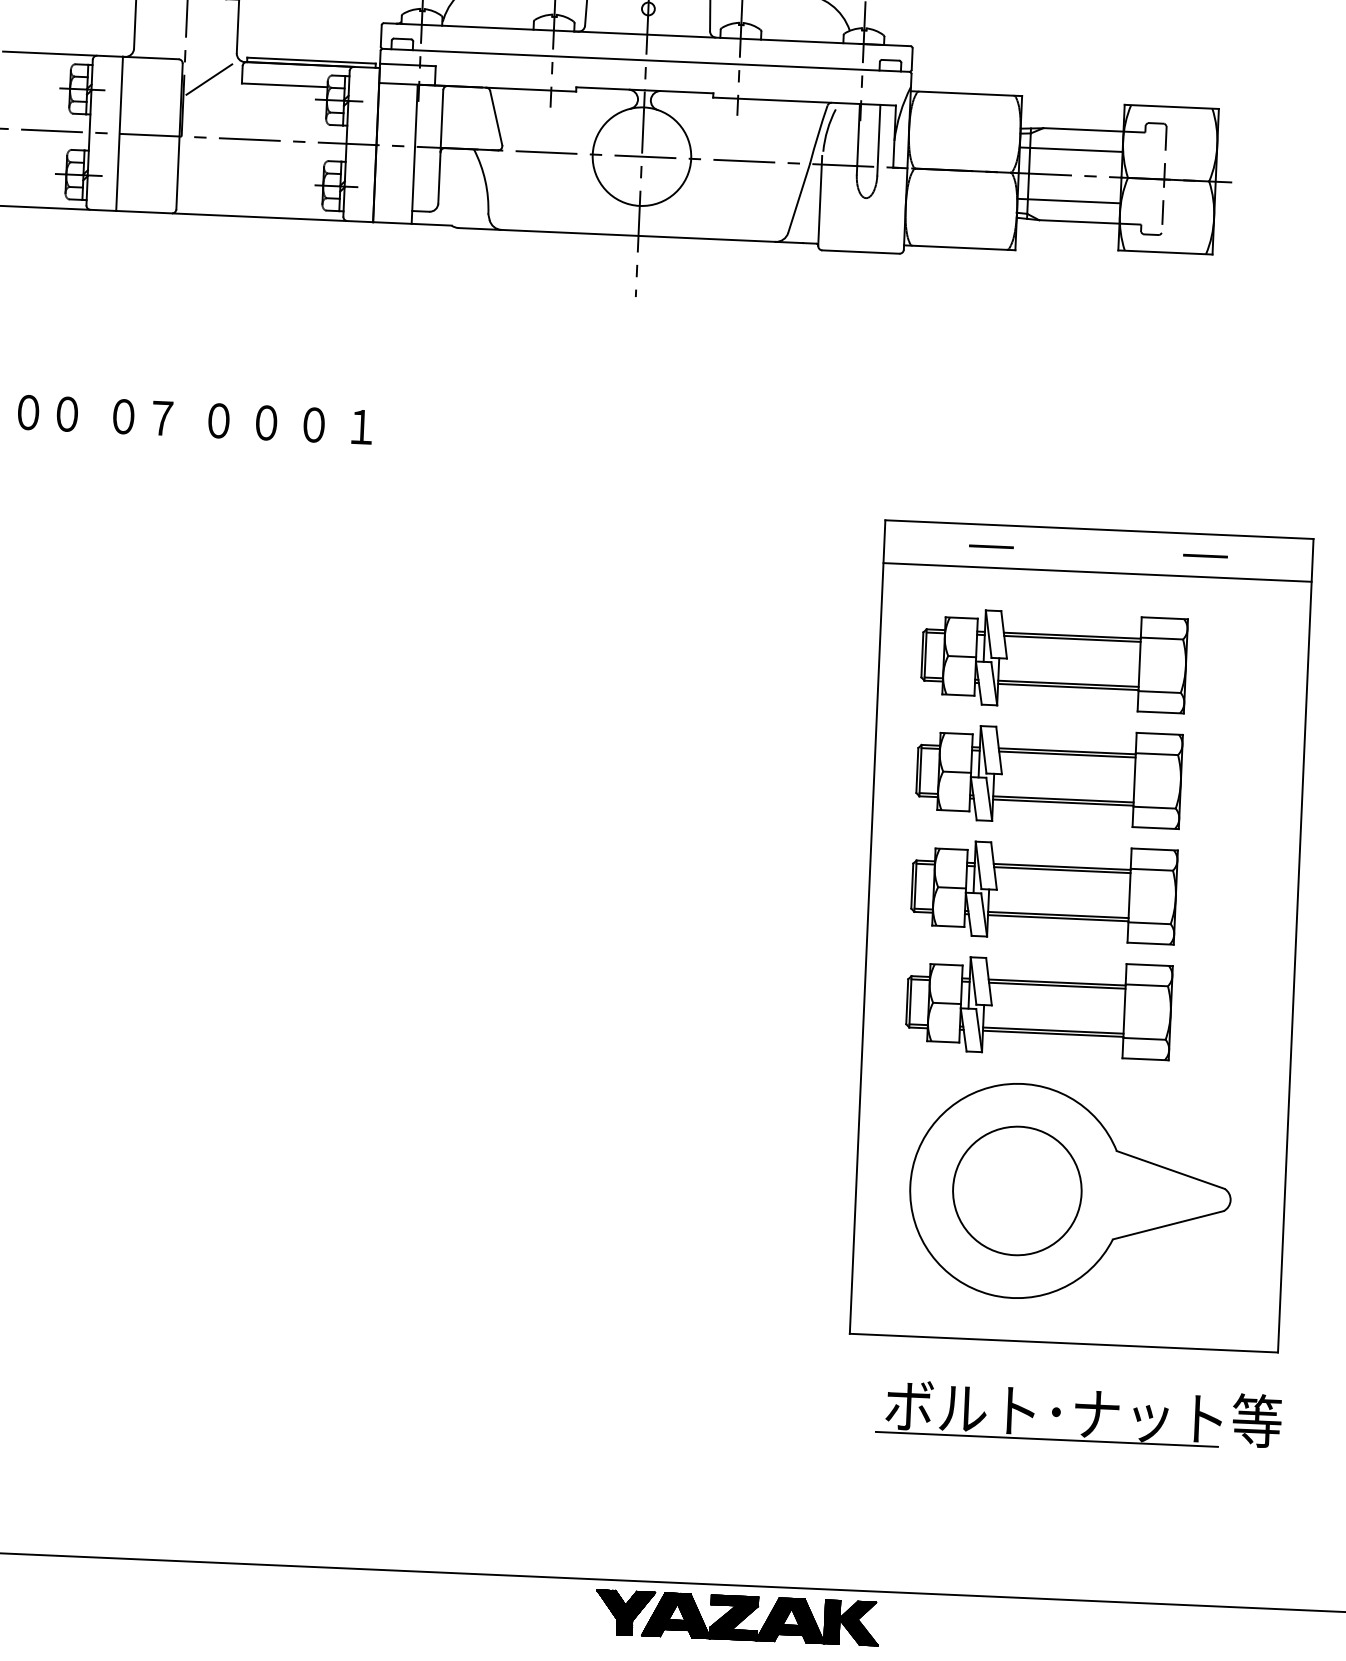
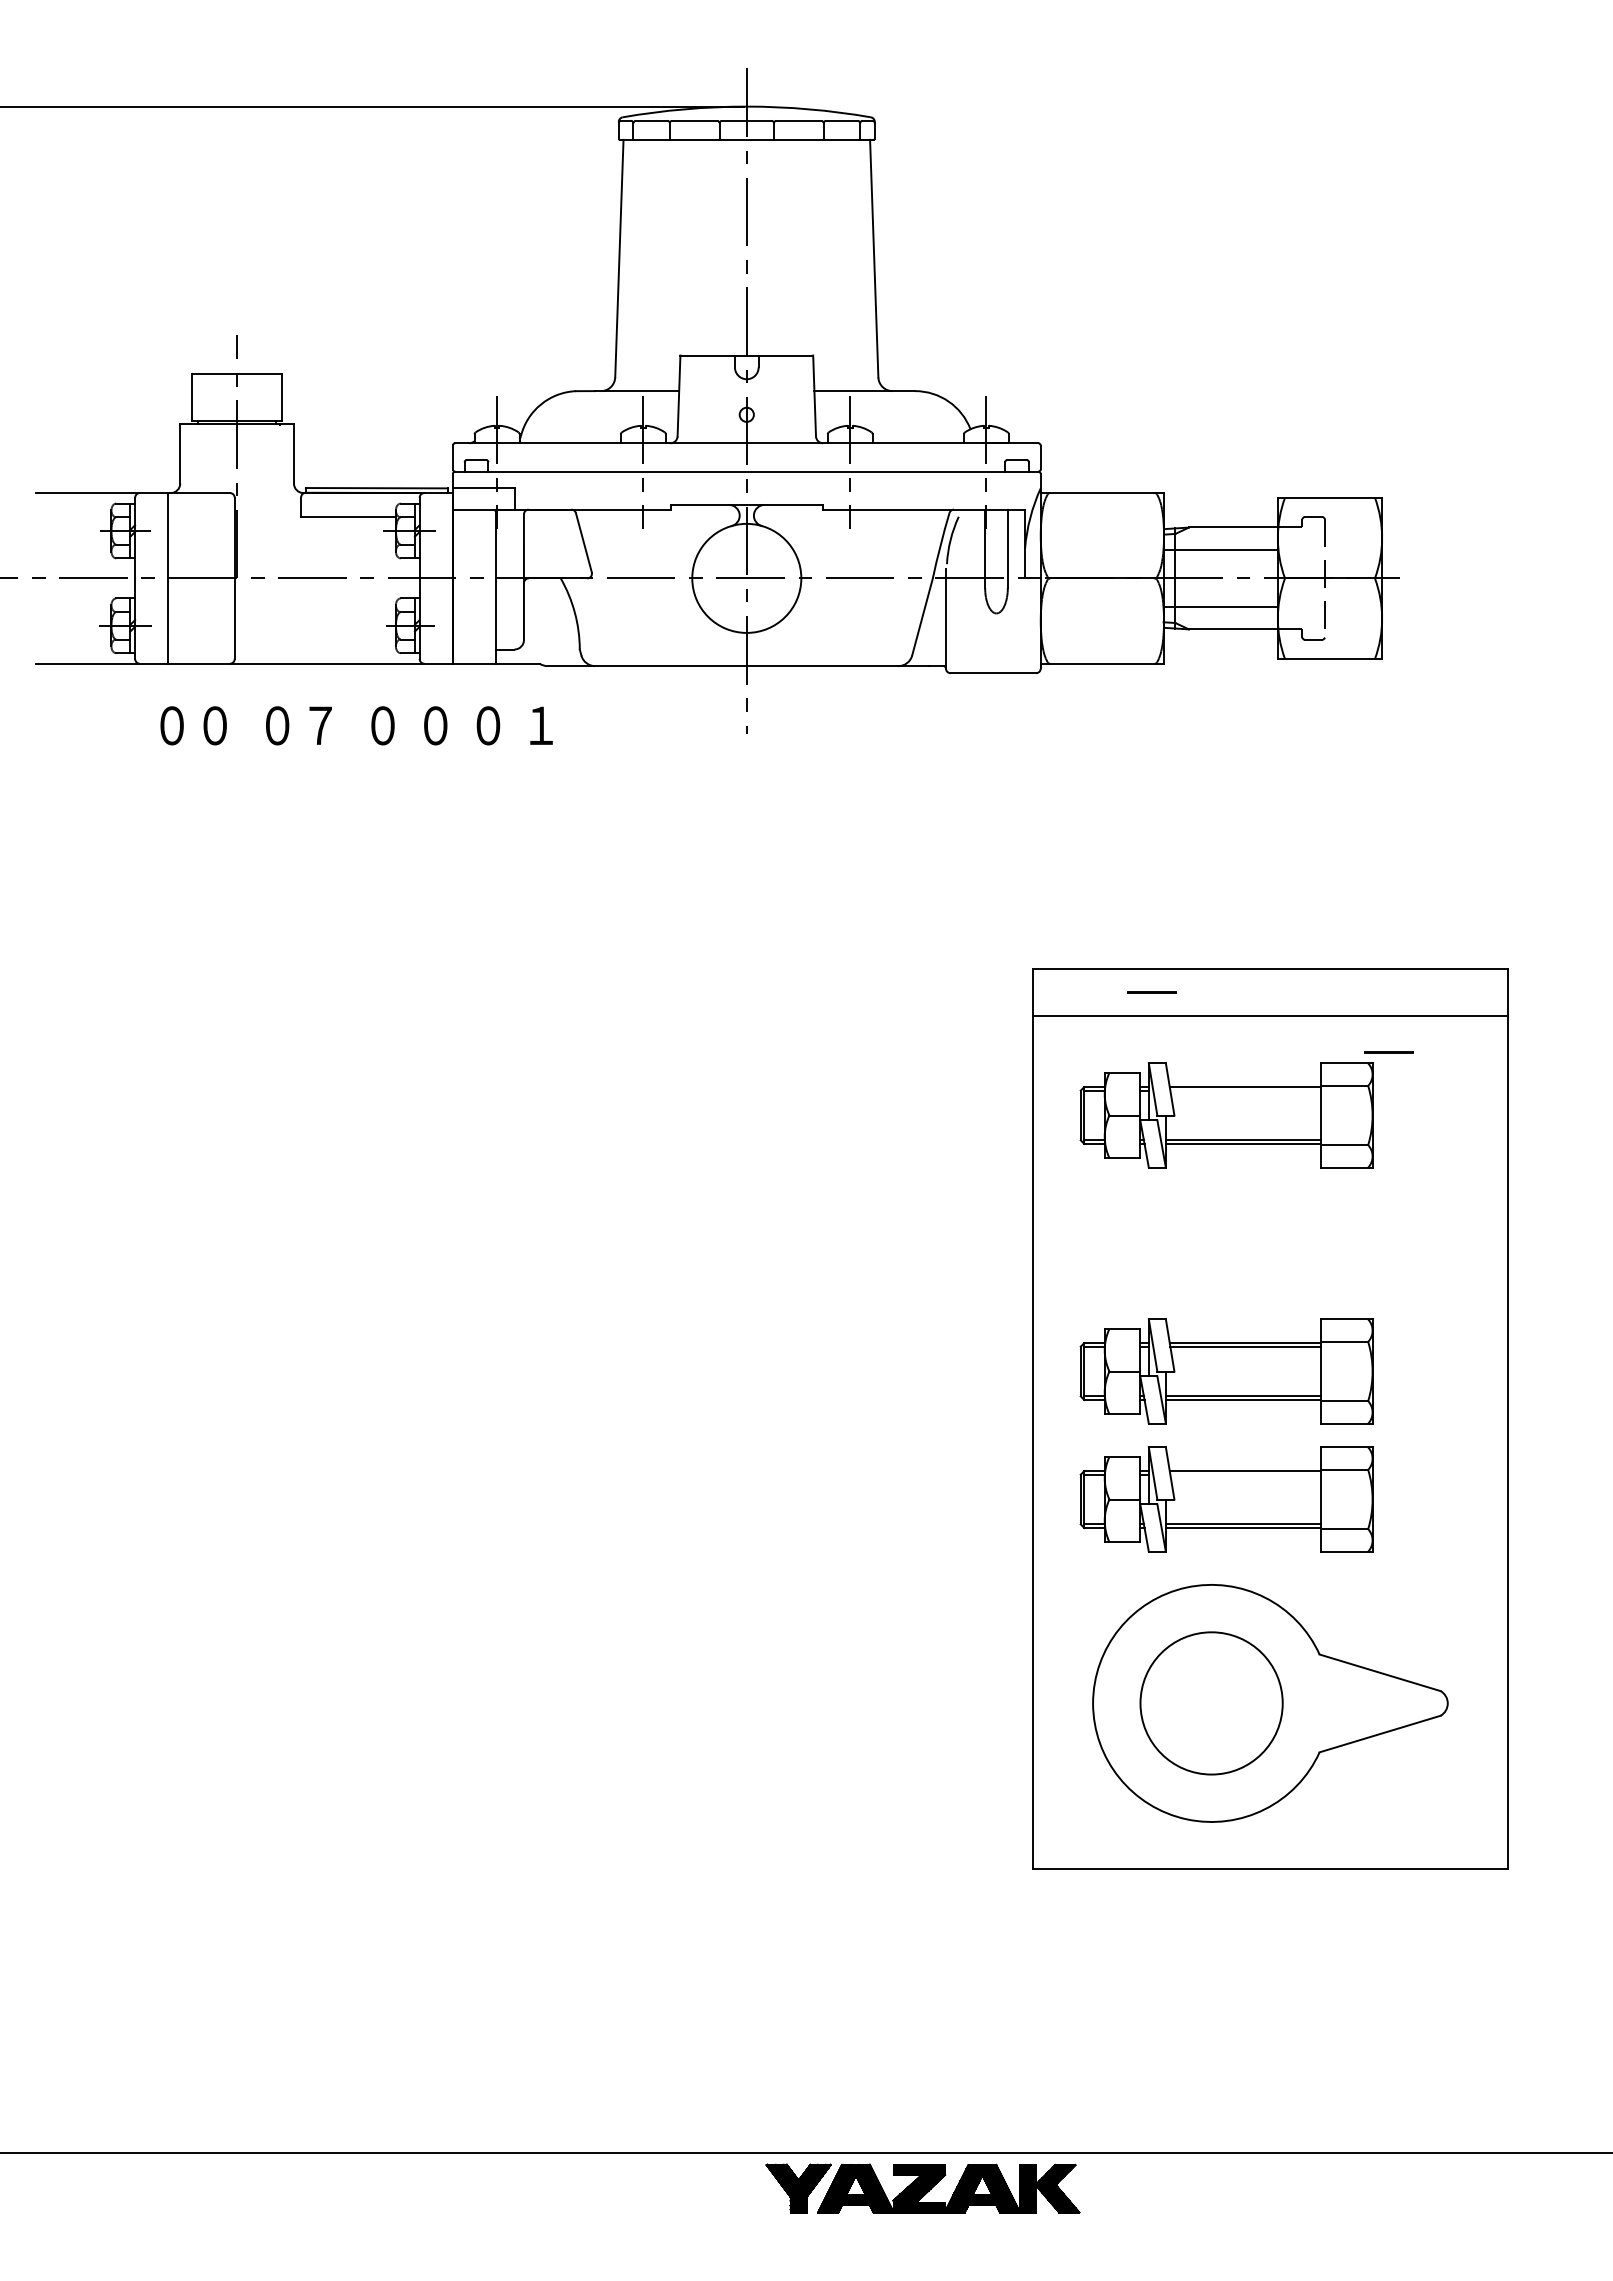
line: (208, 79) -> (264, 513), removed
text: (195, 419) -> (356, 725), moved
line: (1205, 555) -> (1388, 1052), moved
line: (1072, 638) -> (1245, 1090), removed
part: (1048, 776) -> (1226, 1243), removed
line: (1056, 985) -> (1245, 1474), removed
part: (1079, 1413) -> (1290, 1946), removed

